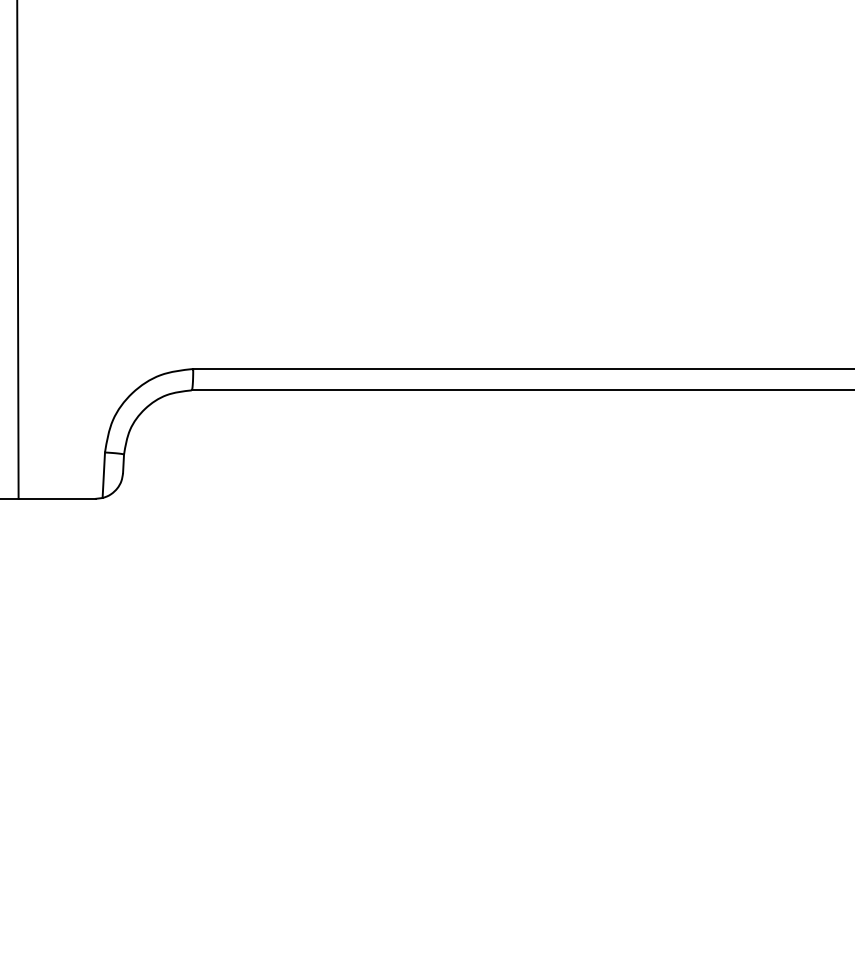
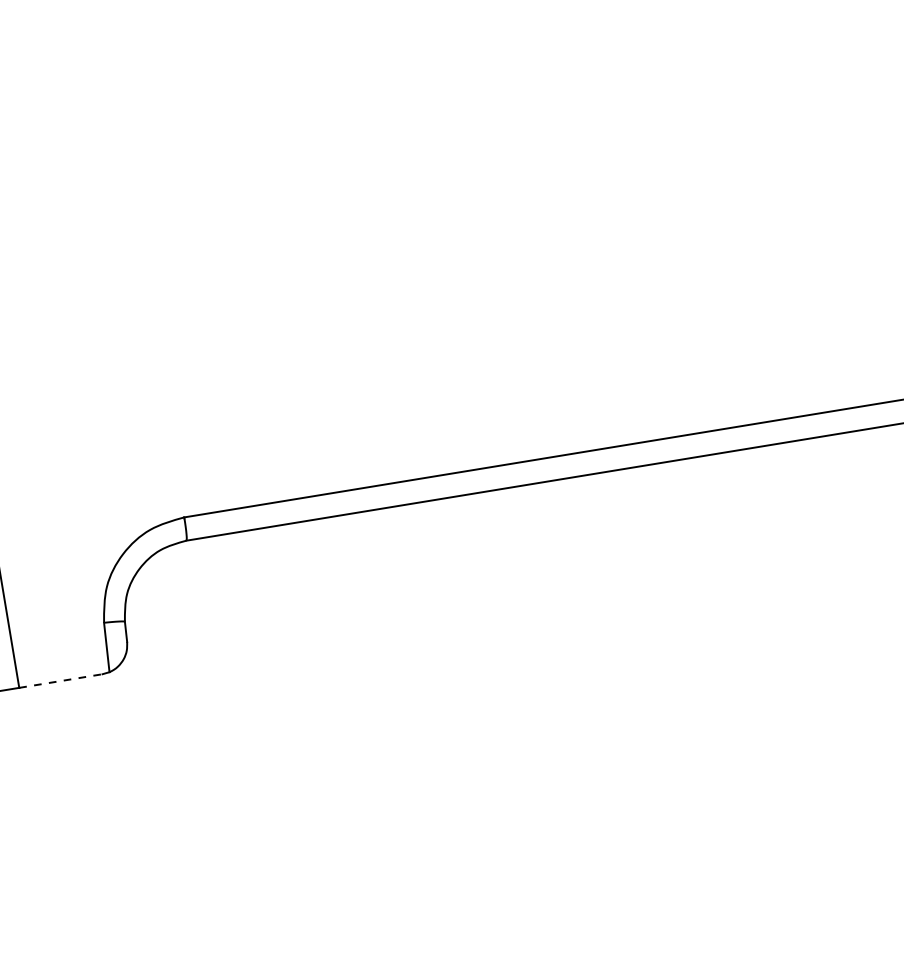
line: (57, 498) -> (61, 680), solid -> dashed

